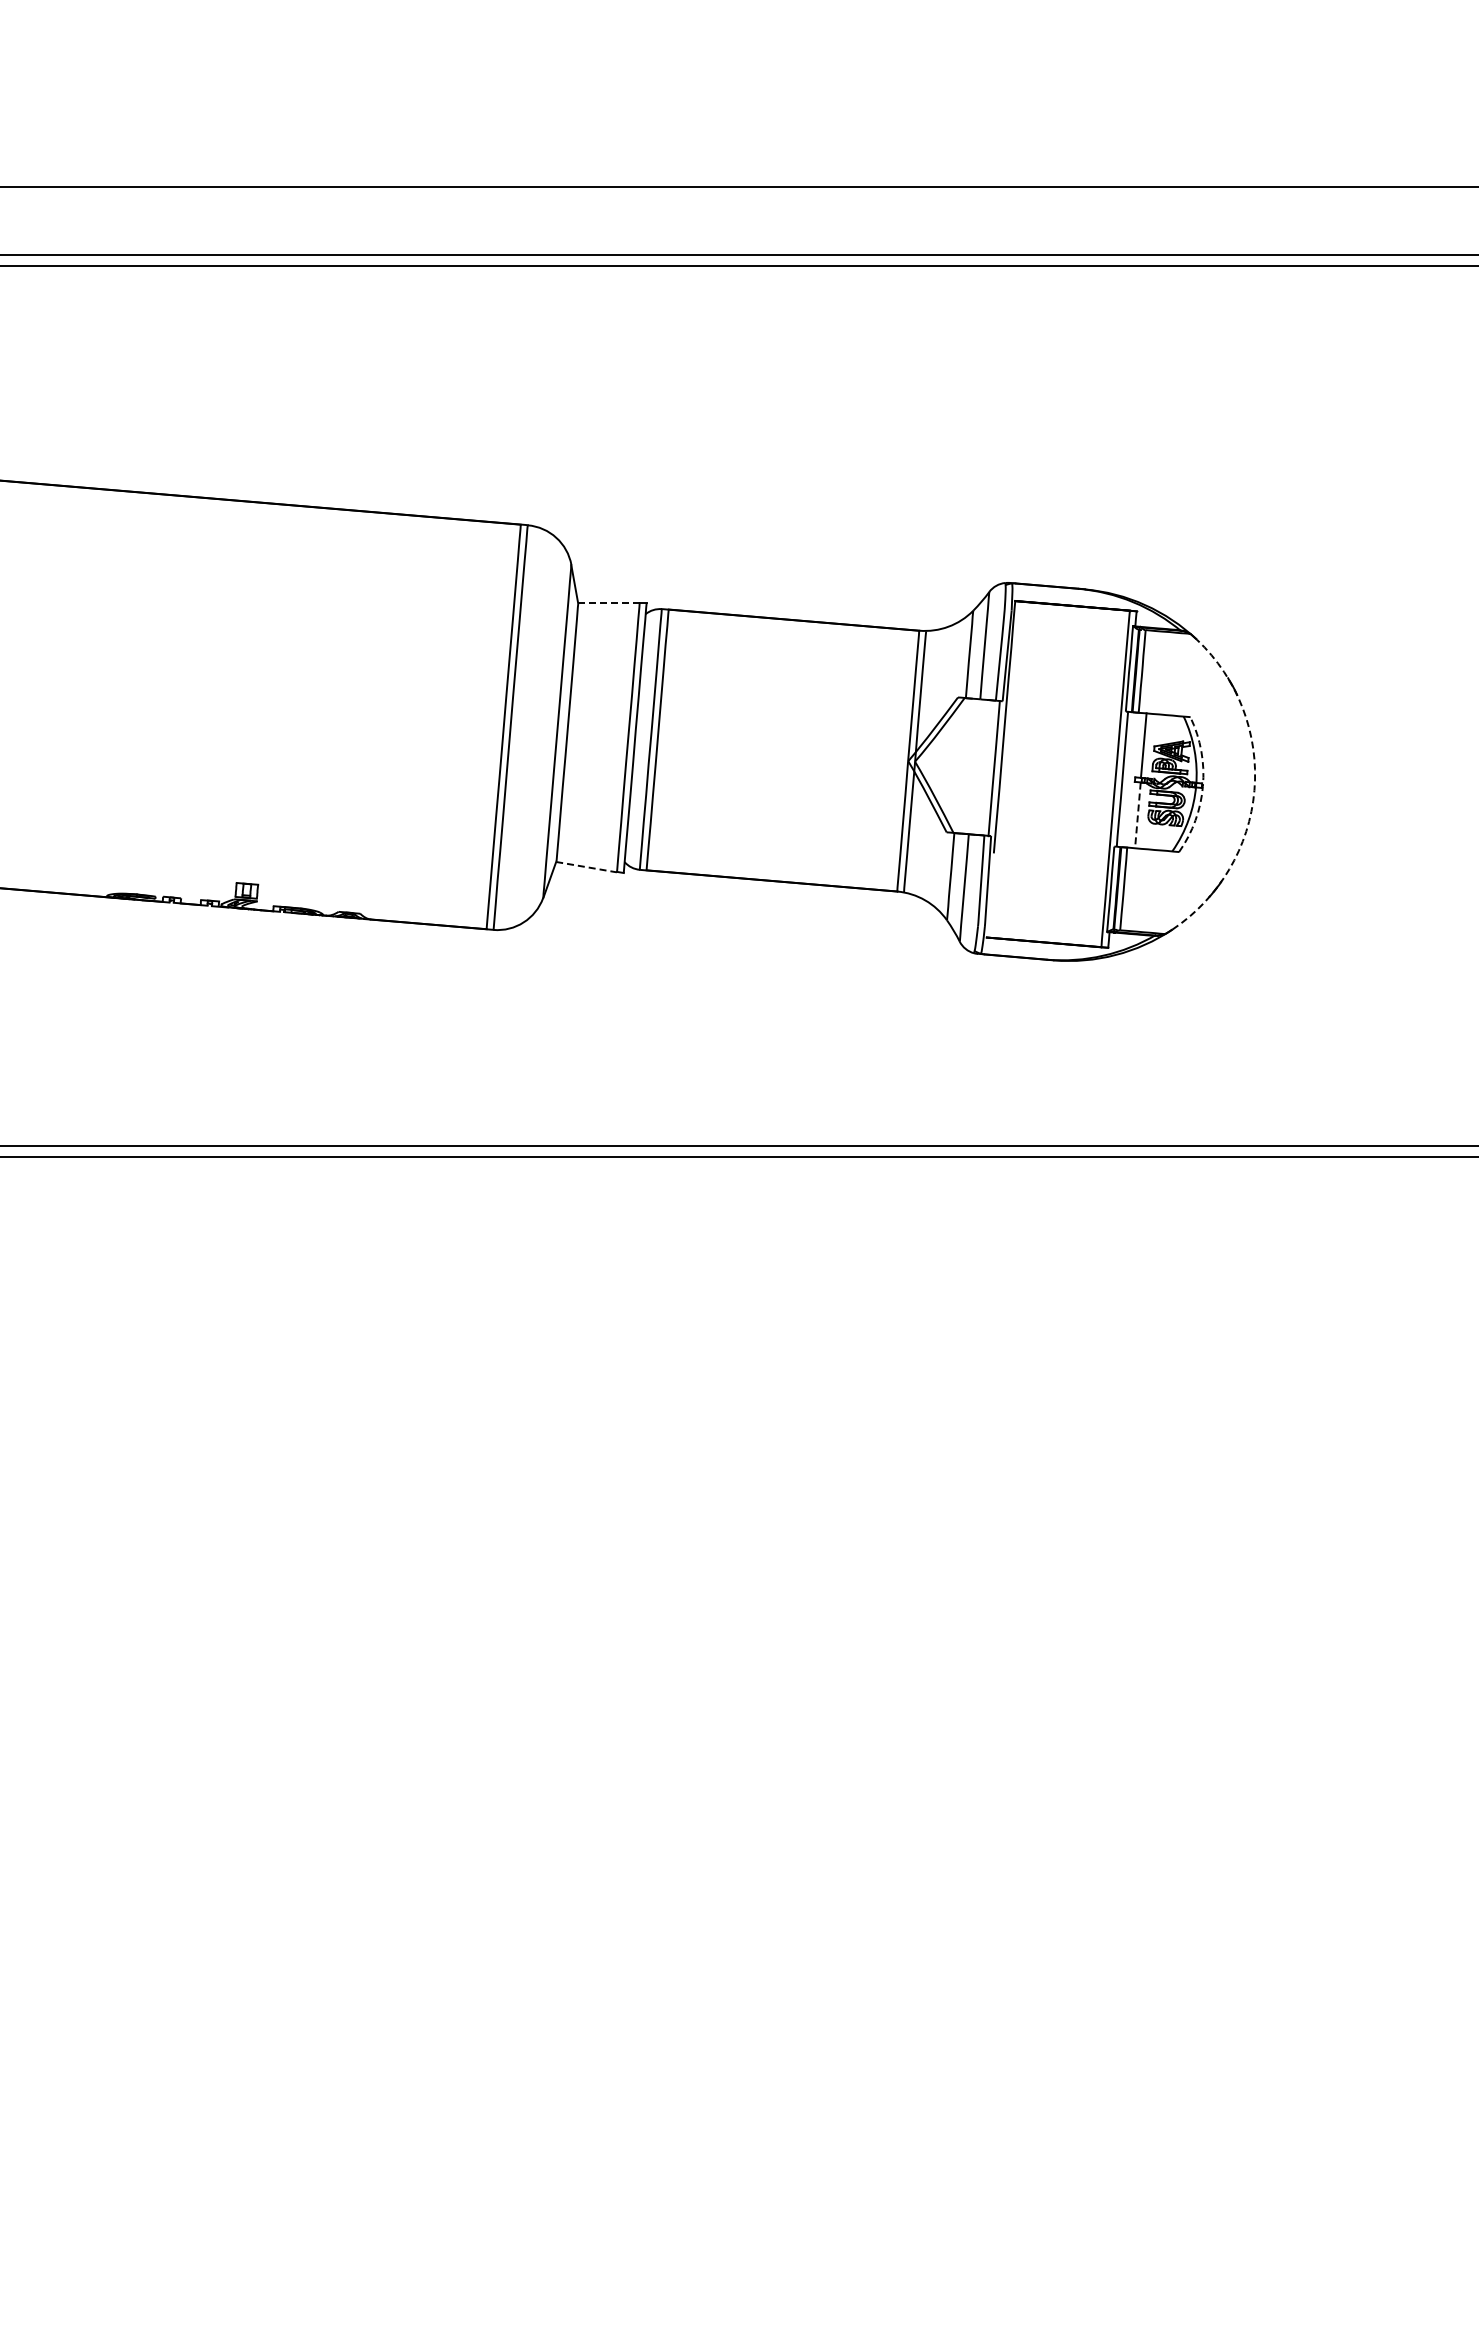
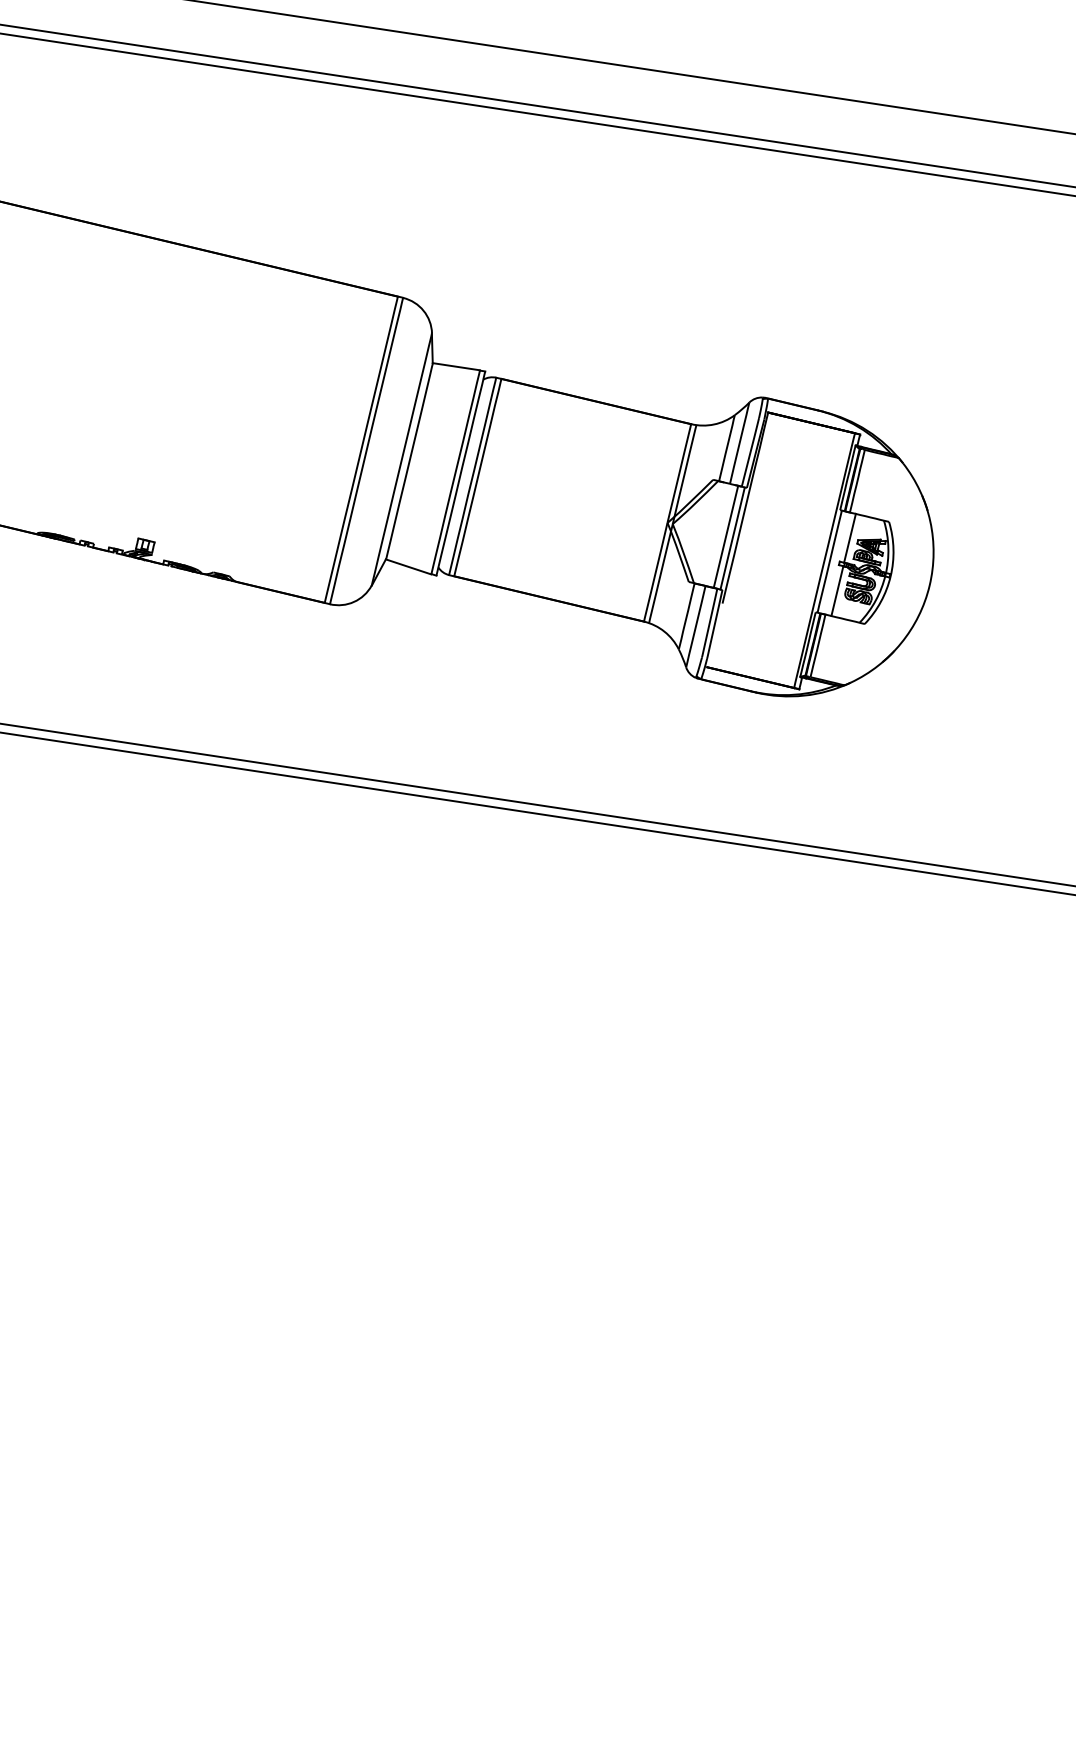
line: (608, 602) -> (456, 366), dashed -> solid
line: (985, 767) -> (726, 536), added
arc: (1202, 786) -> (890, 576), dashed -> solid
arc: (1254, 790) -> (929, 585), dashed -> solid
line: (1137, 815) -> (837, 591), dashed -> solid
line: (586, 867) -> (408, 567), dashed -> solid

